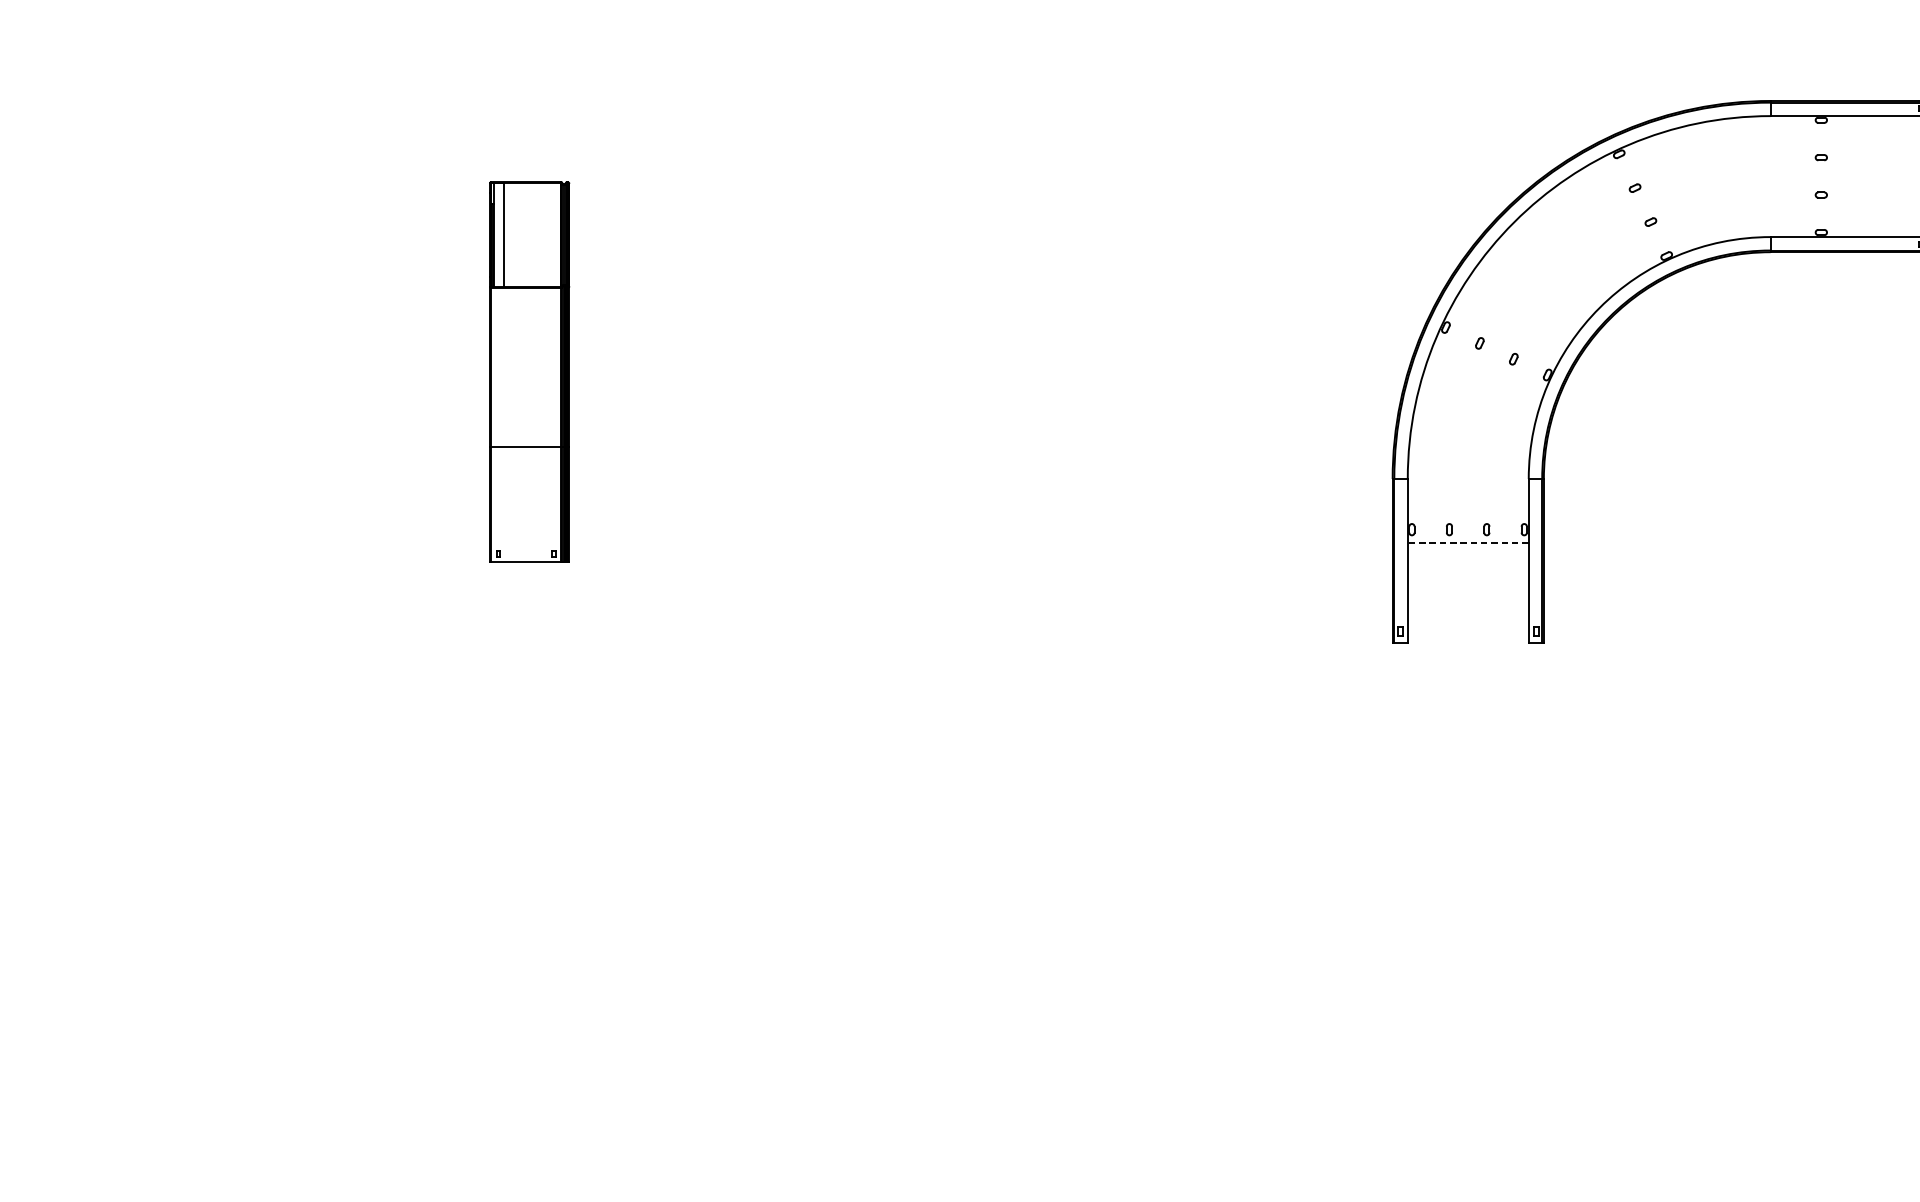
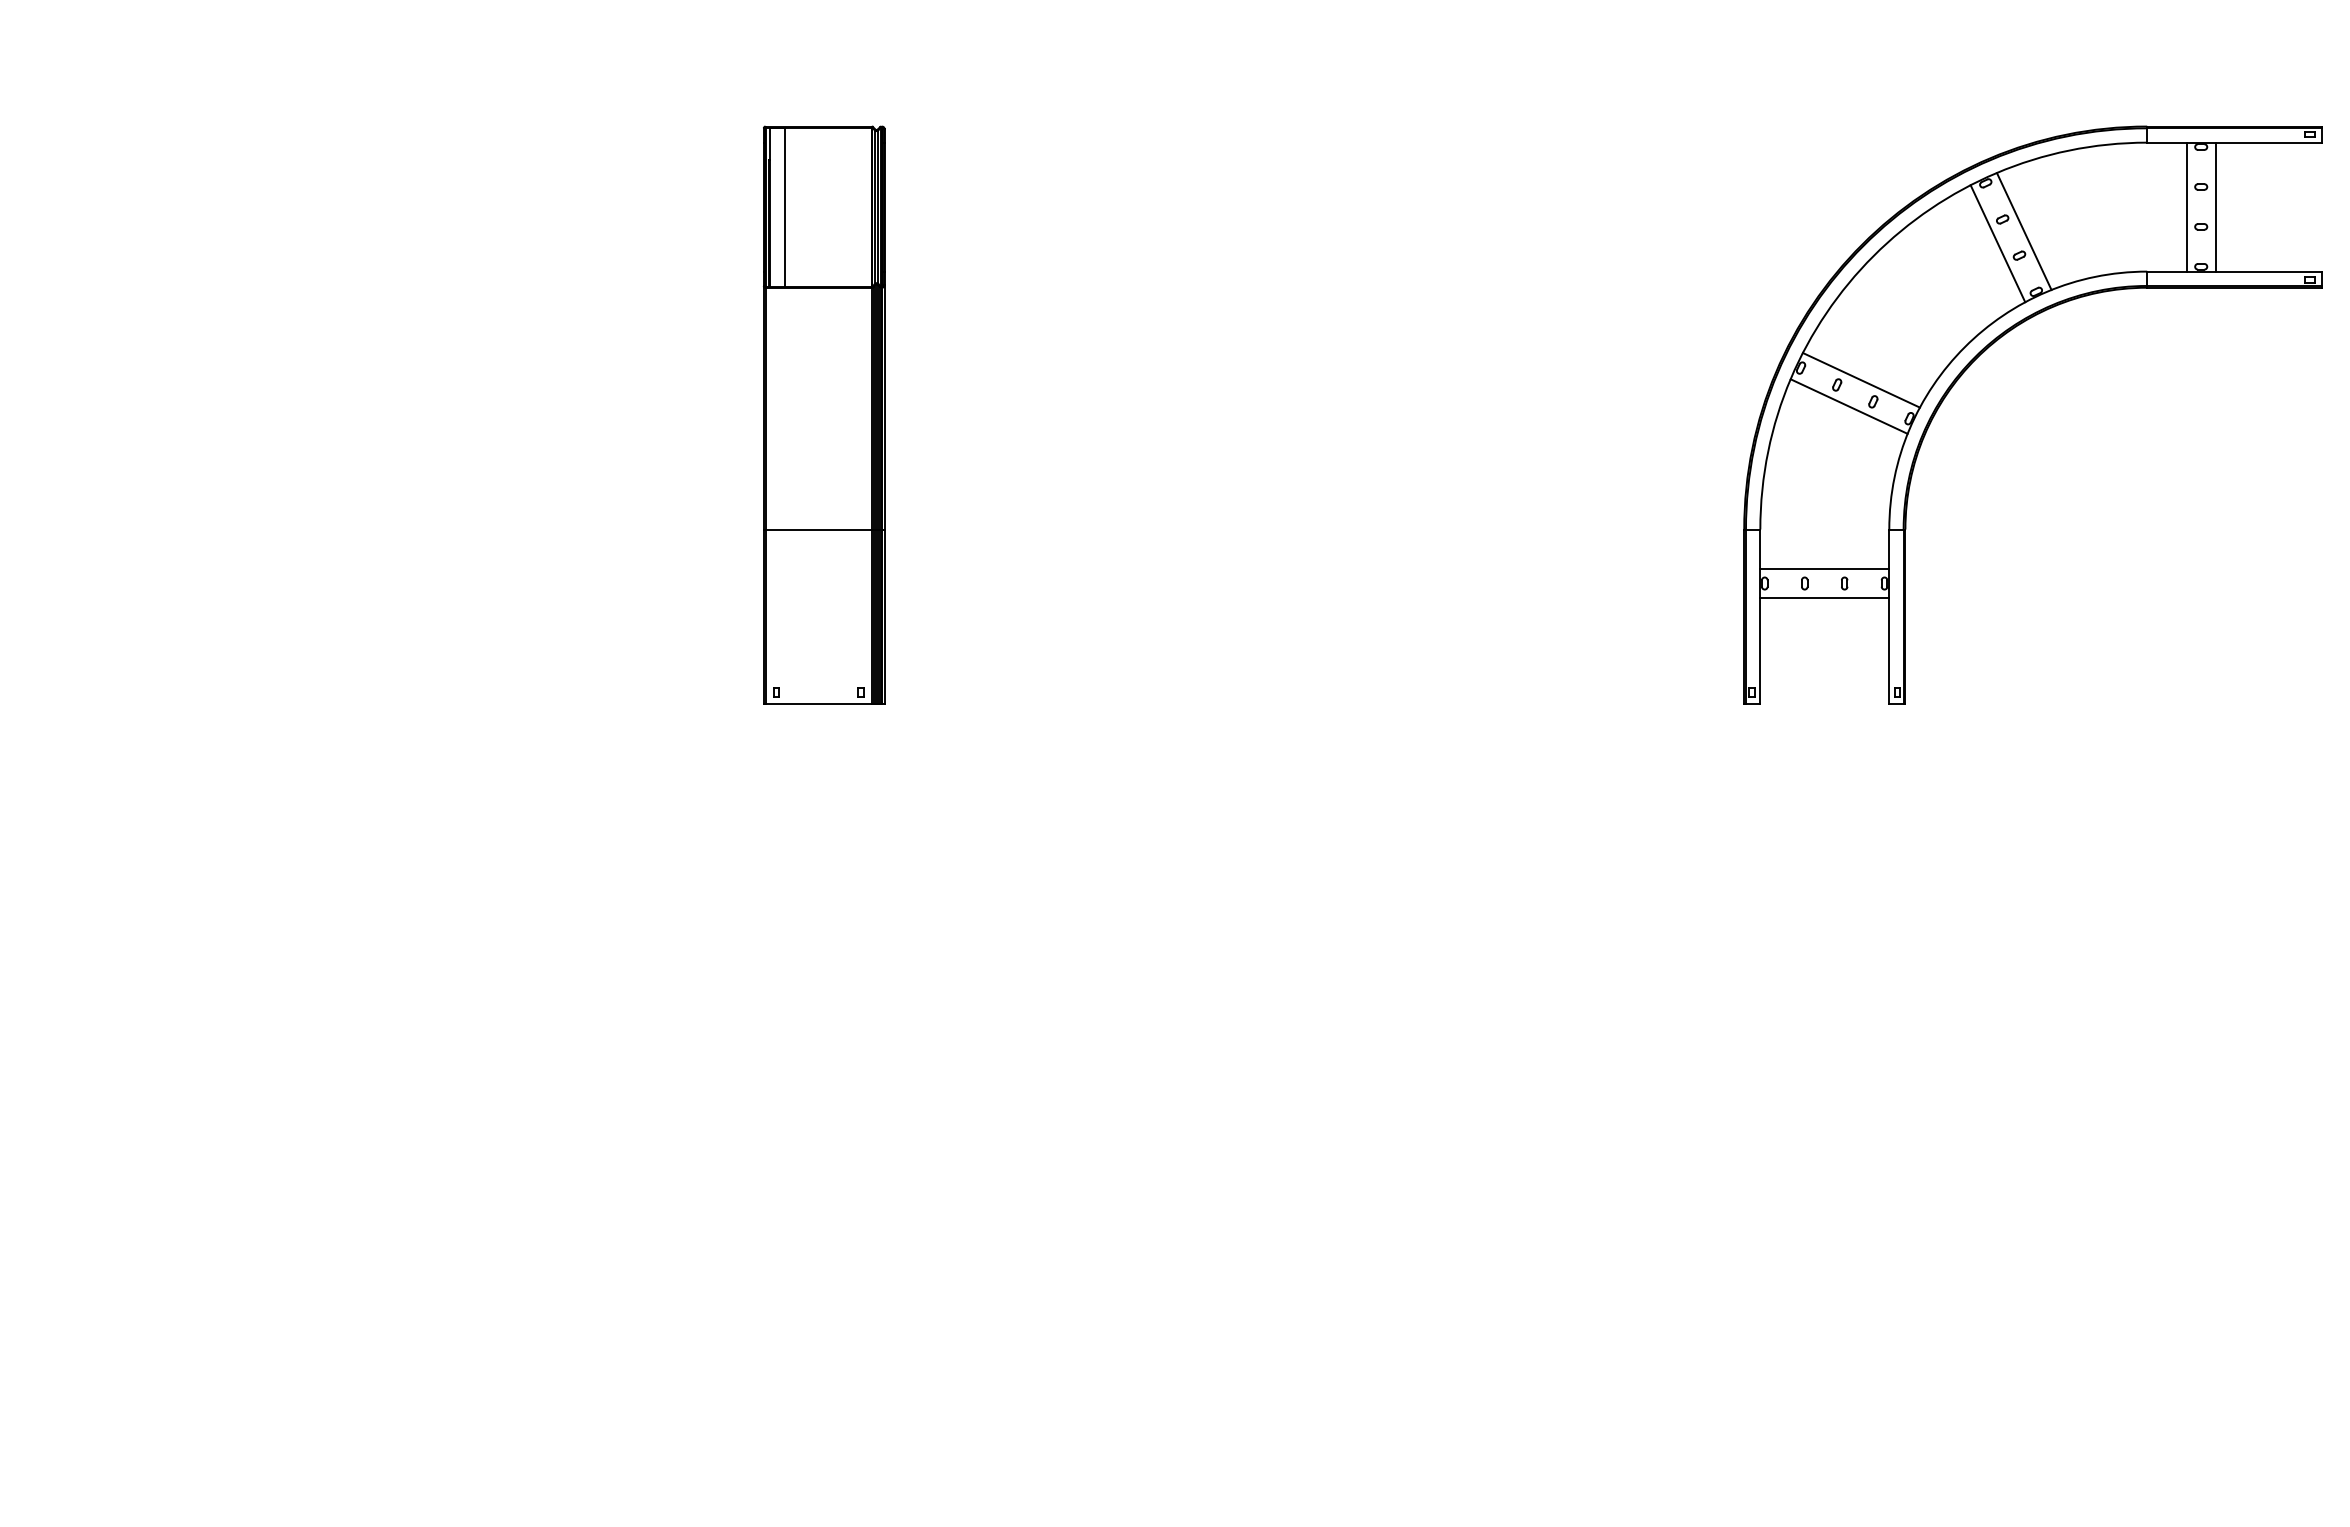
line: (1807, 175) -> (2186, 206), added
line: (1834, 175) -> (2215, 206), added
line: (1654, 199) -> (2023, 231), added
line: (1630, 210) -> (1997, 243), added
line: (1501, 339) -> (1860, 380), added
line: (1490, 363) -> (1848, 406), added
part: (529, 371) -> (824, 414), size x1.43
line: (1467, 516) -> (1824, 569), added
line: (1467, 543) -> (1824, 598), dashed -> solid

